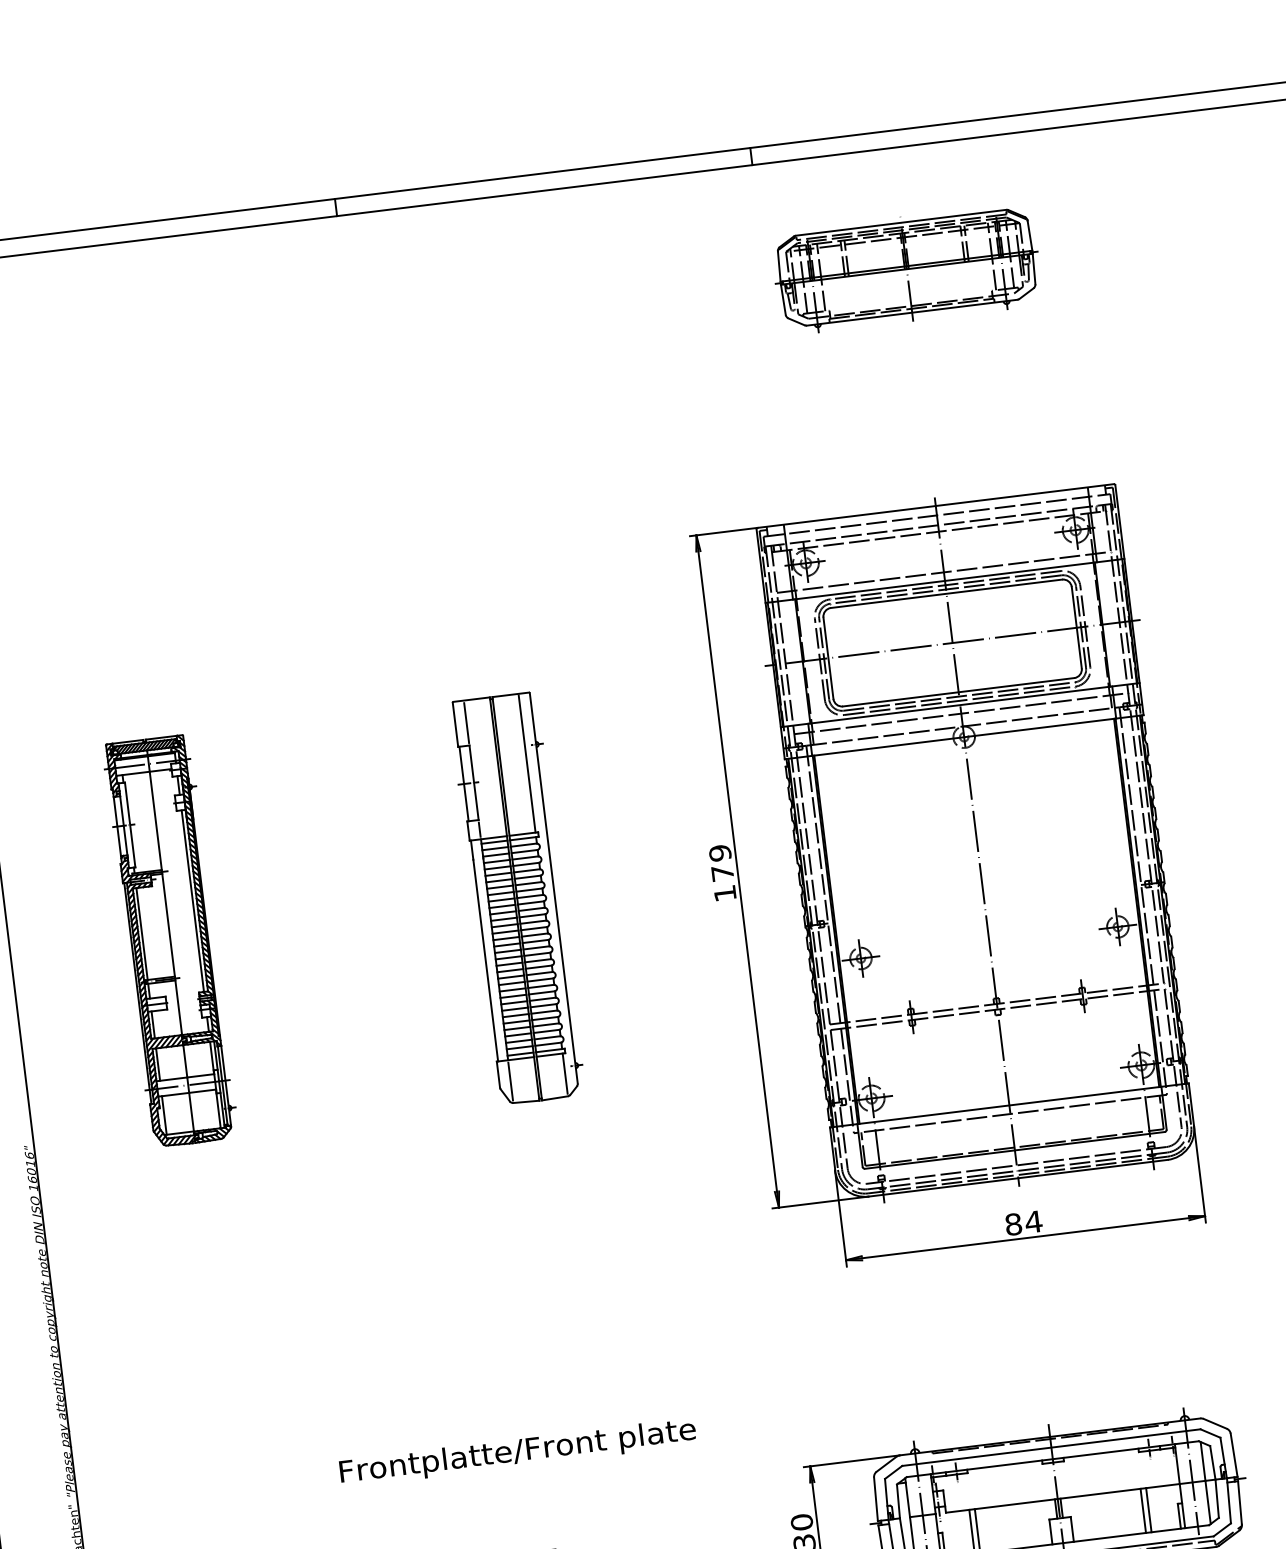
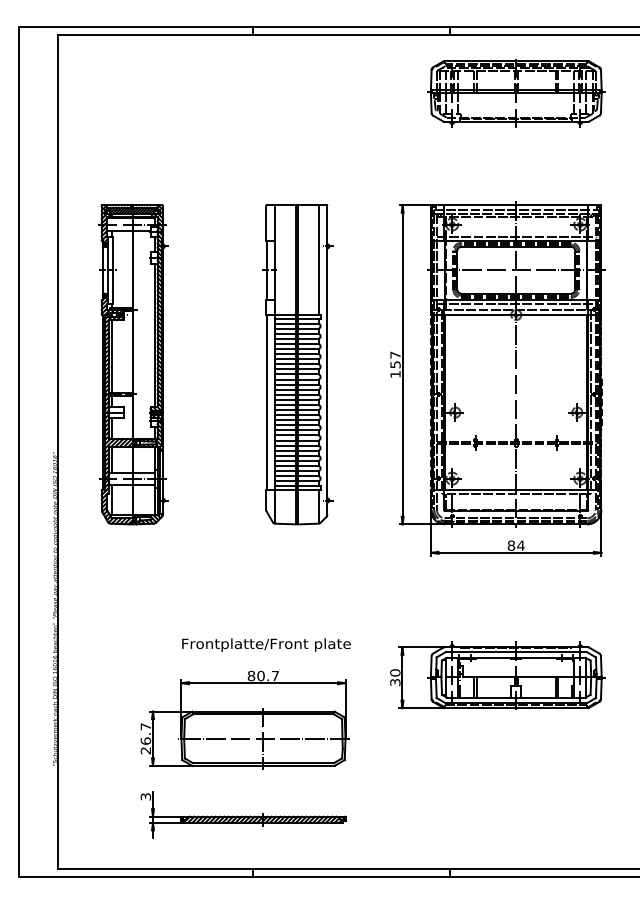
part: (907, 270) -> (516, 93), size x1.43
text: (721, 862) -> (395, 359), 179 -> 157
part: (516, 898) -> (297, 364), size x1.67
part: (170, 940) -> (133, 364), size x1.67
text: (517, 1451) -> (266, 644), moved

